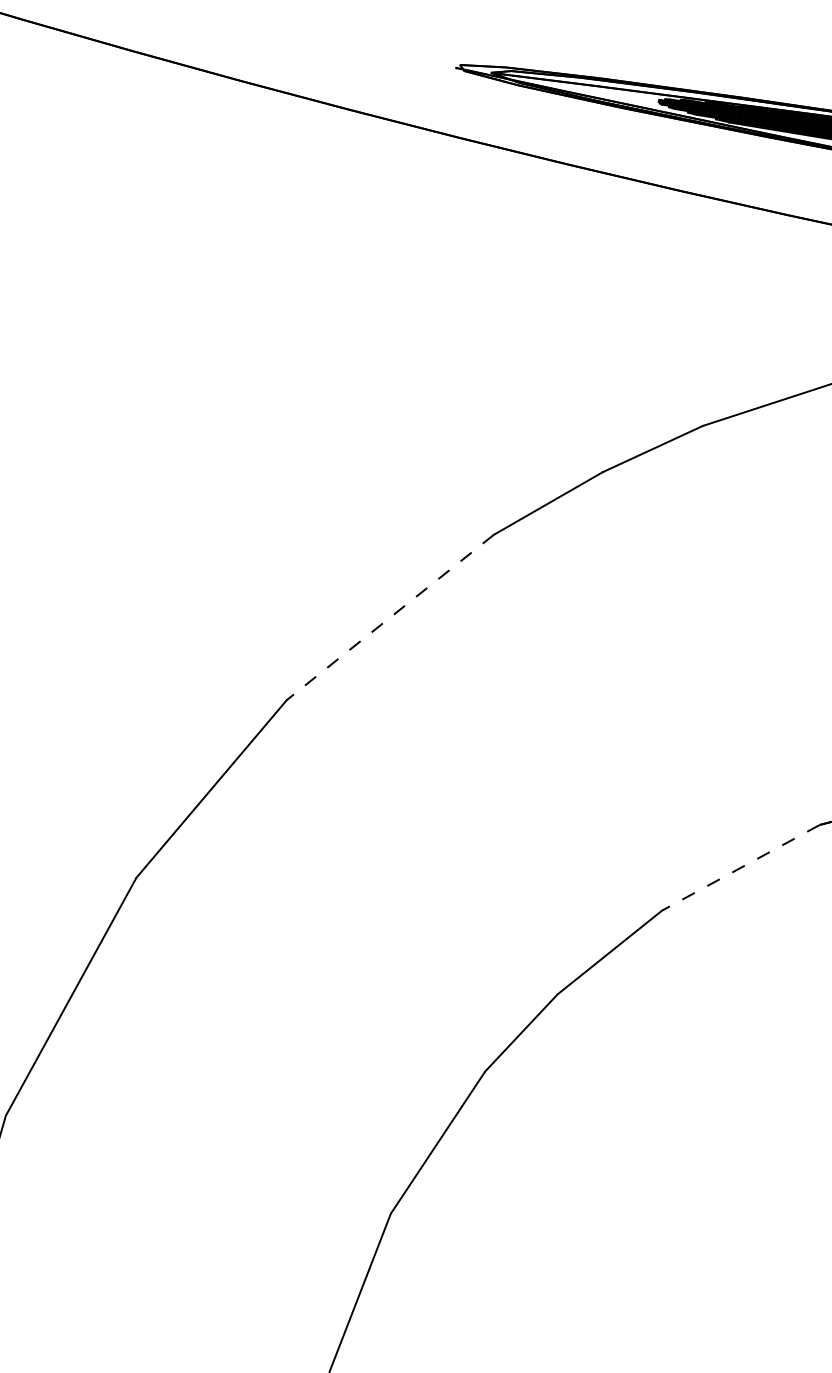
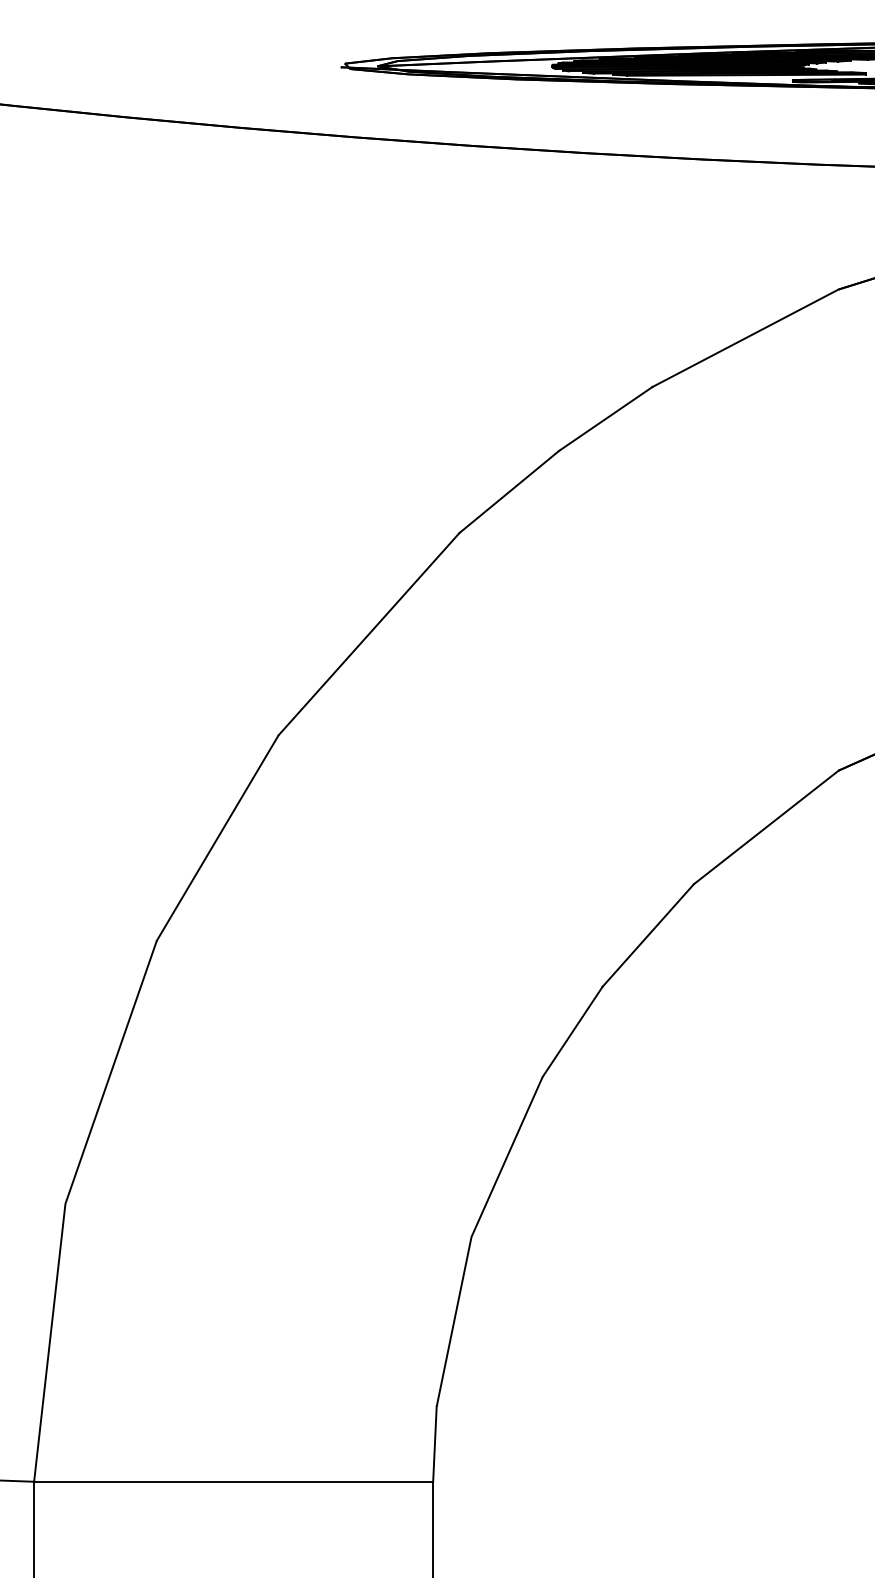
line: (390, 617) -> (369, 634), dashed -> solid
line: (741, 867) -> (766, 827), dashed -> solid

